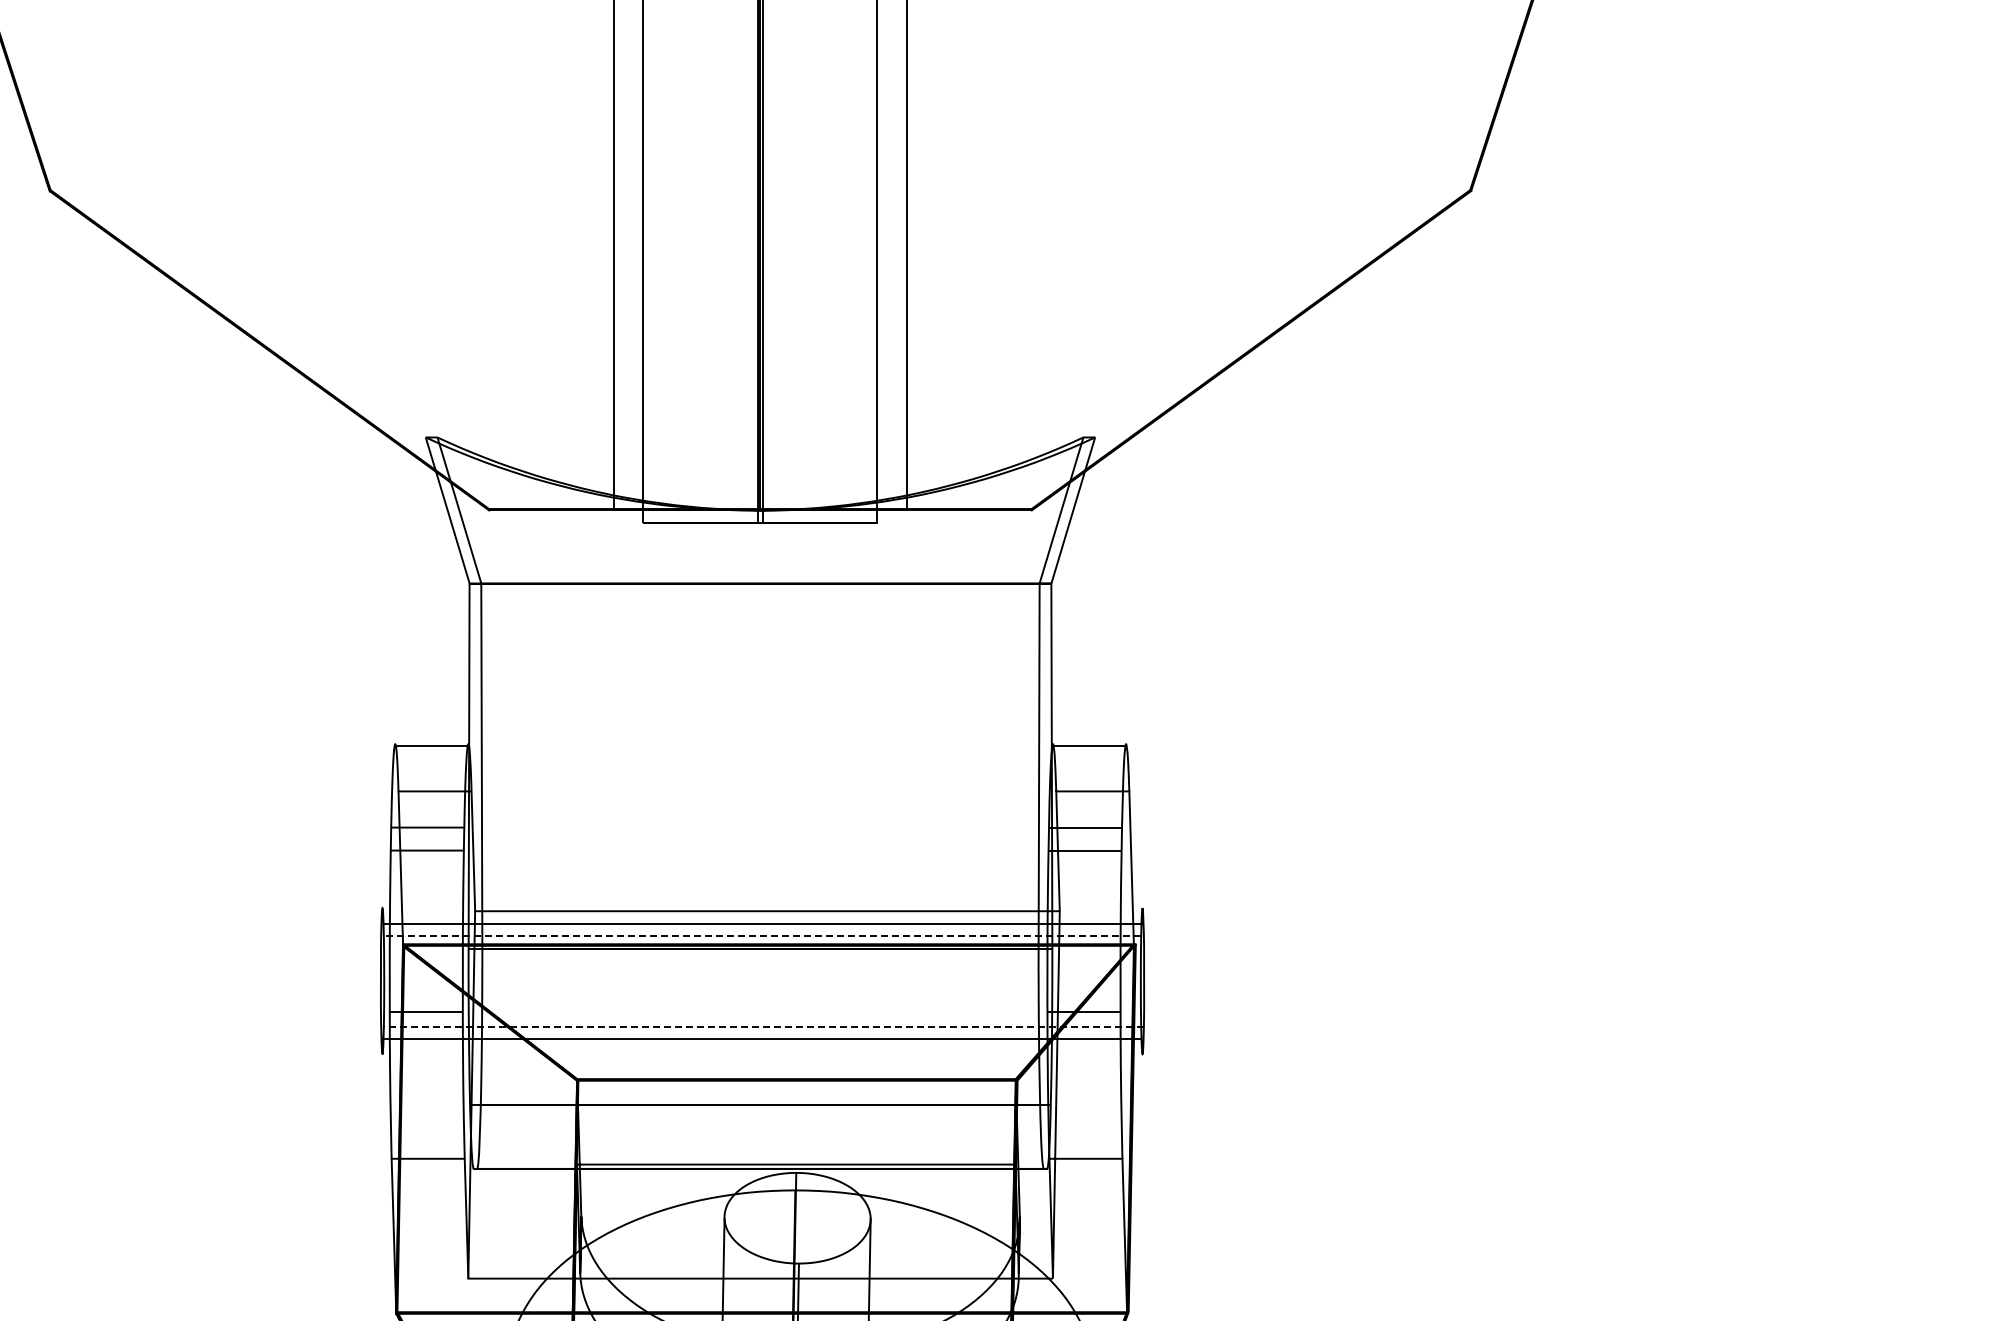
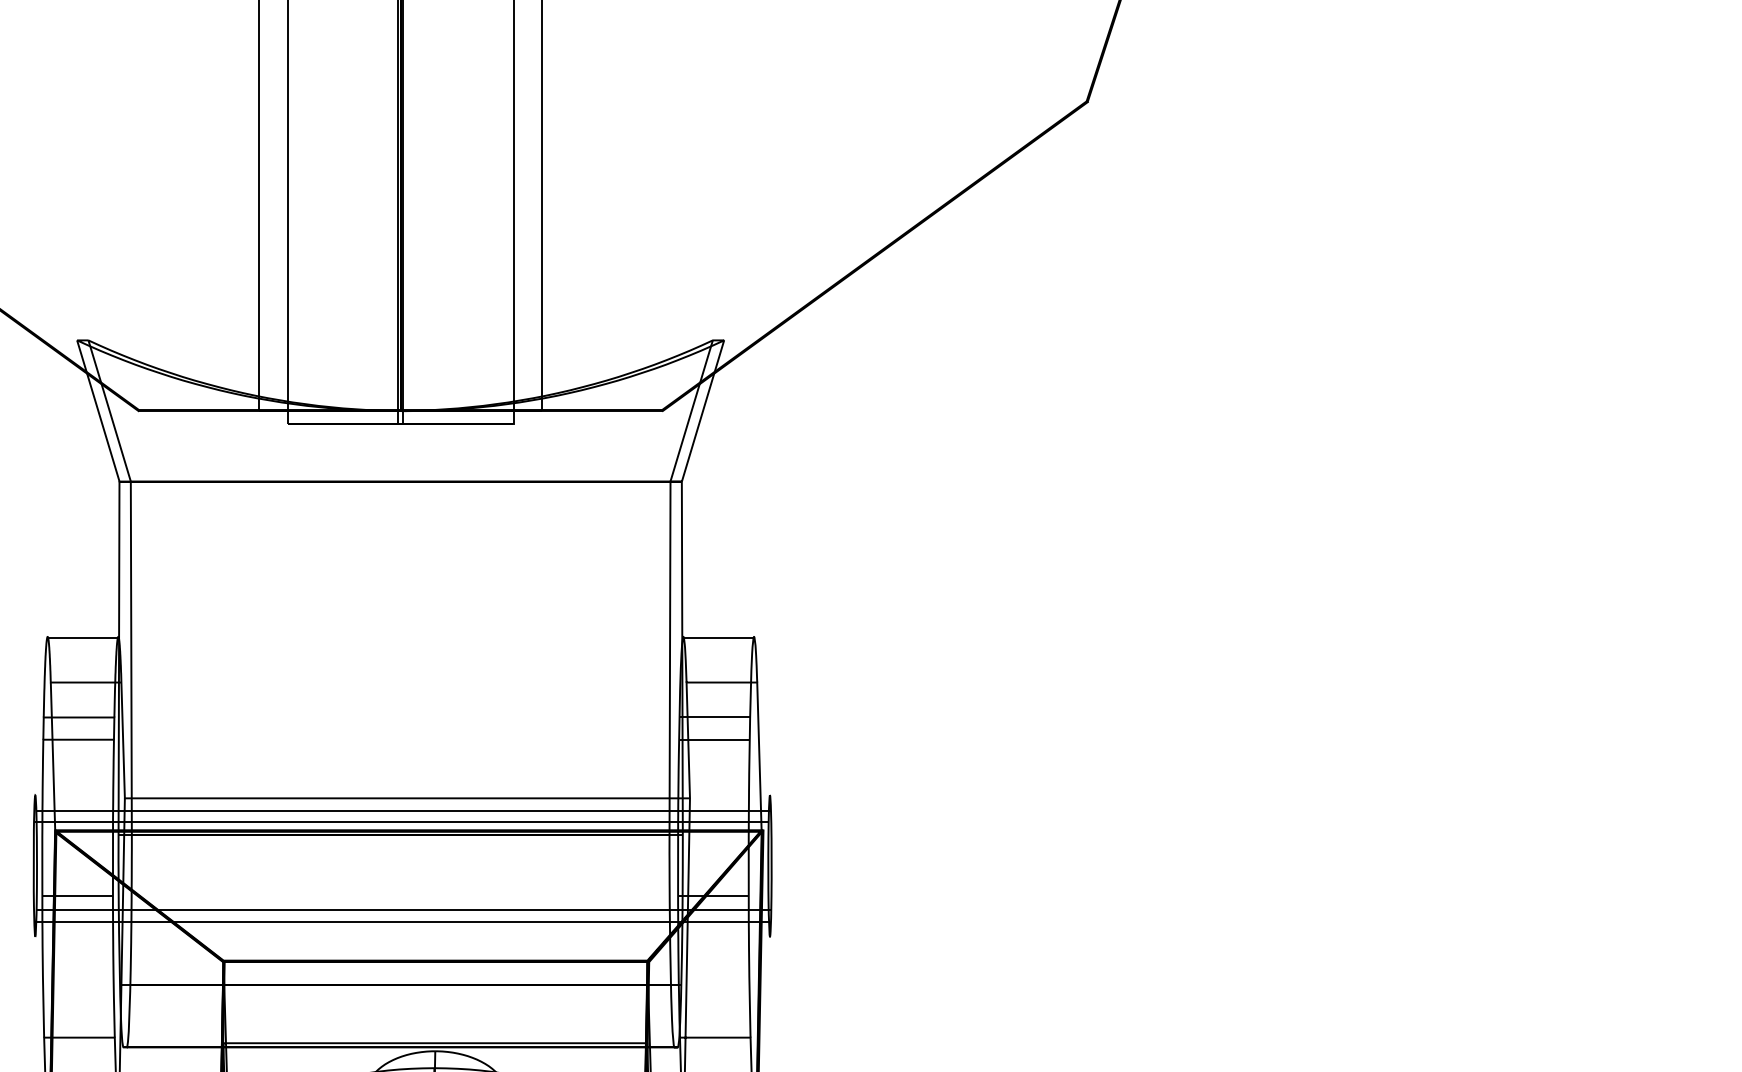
line: (760, 935) -> (400, 821), dashed -> solid
line: (763, 1026) -> (403, 909), dashed -> solid

